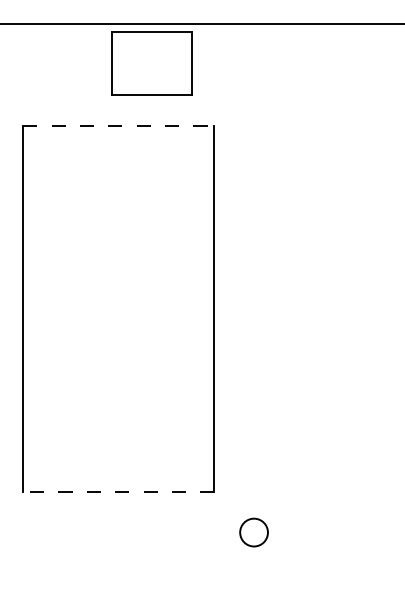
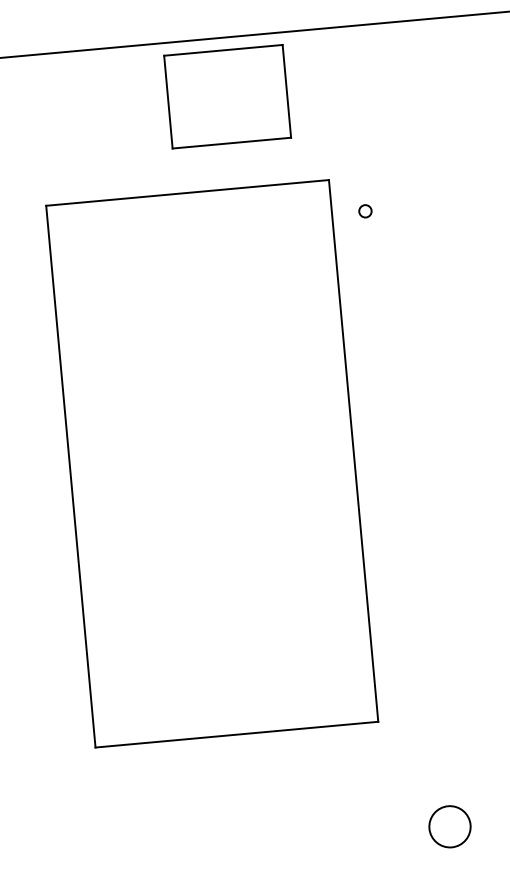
line: (118, 125) -> (187, 192), dashed -> solid
circle: (236, 148) -> (364, 210), added
line: (118, 491) -> (236, 734), dashed -> solid
circle: (253, 532) -> (449, 826), moved

